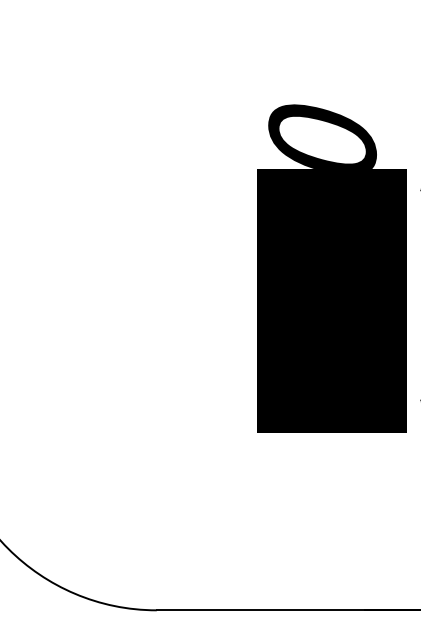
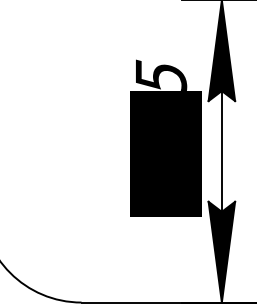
text: (323, 135) -> (161, 74), 1500 -> 1505

